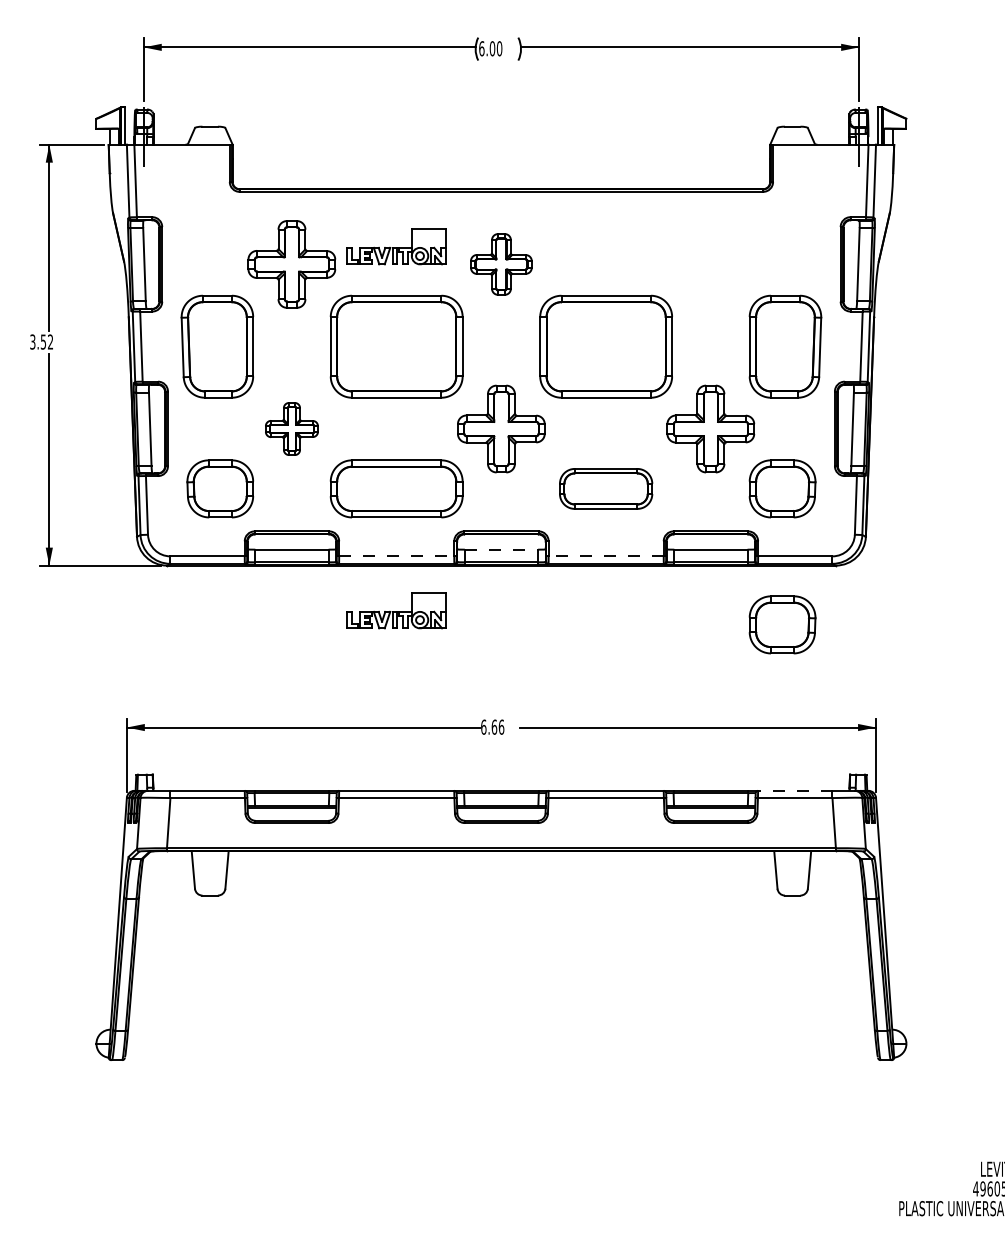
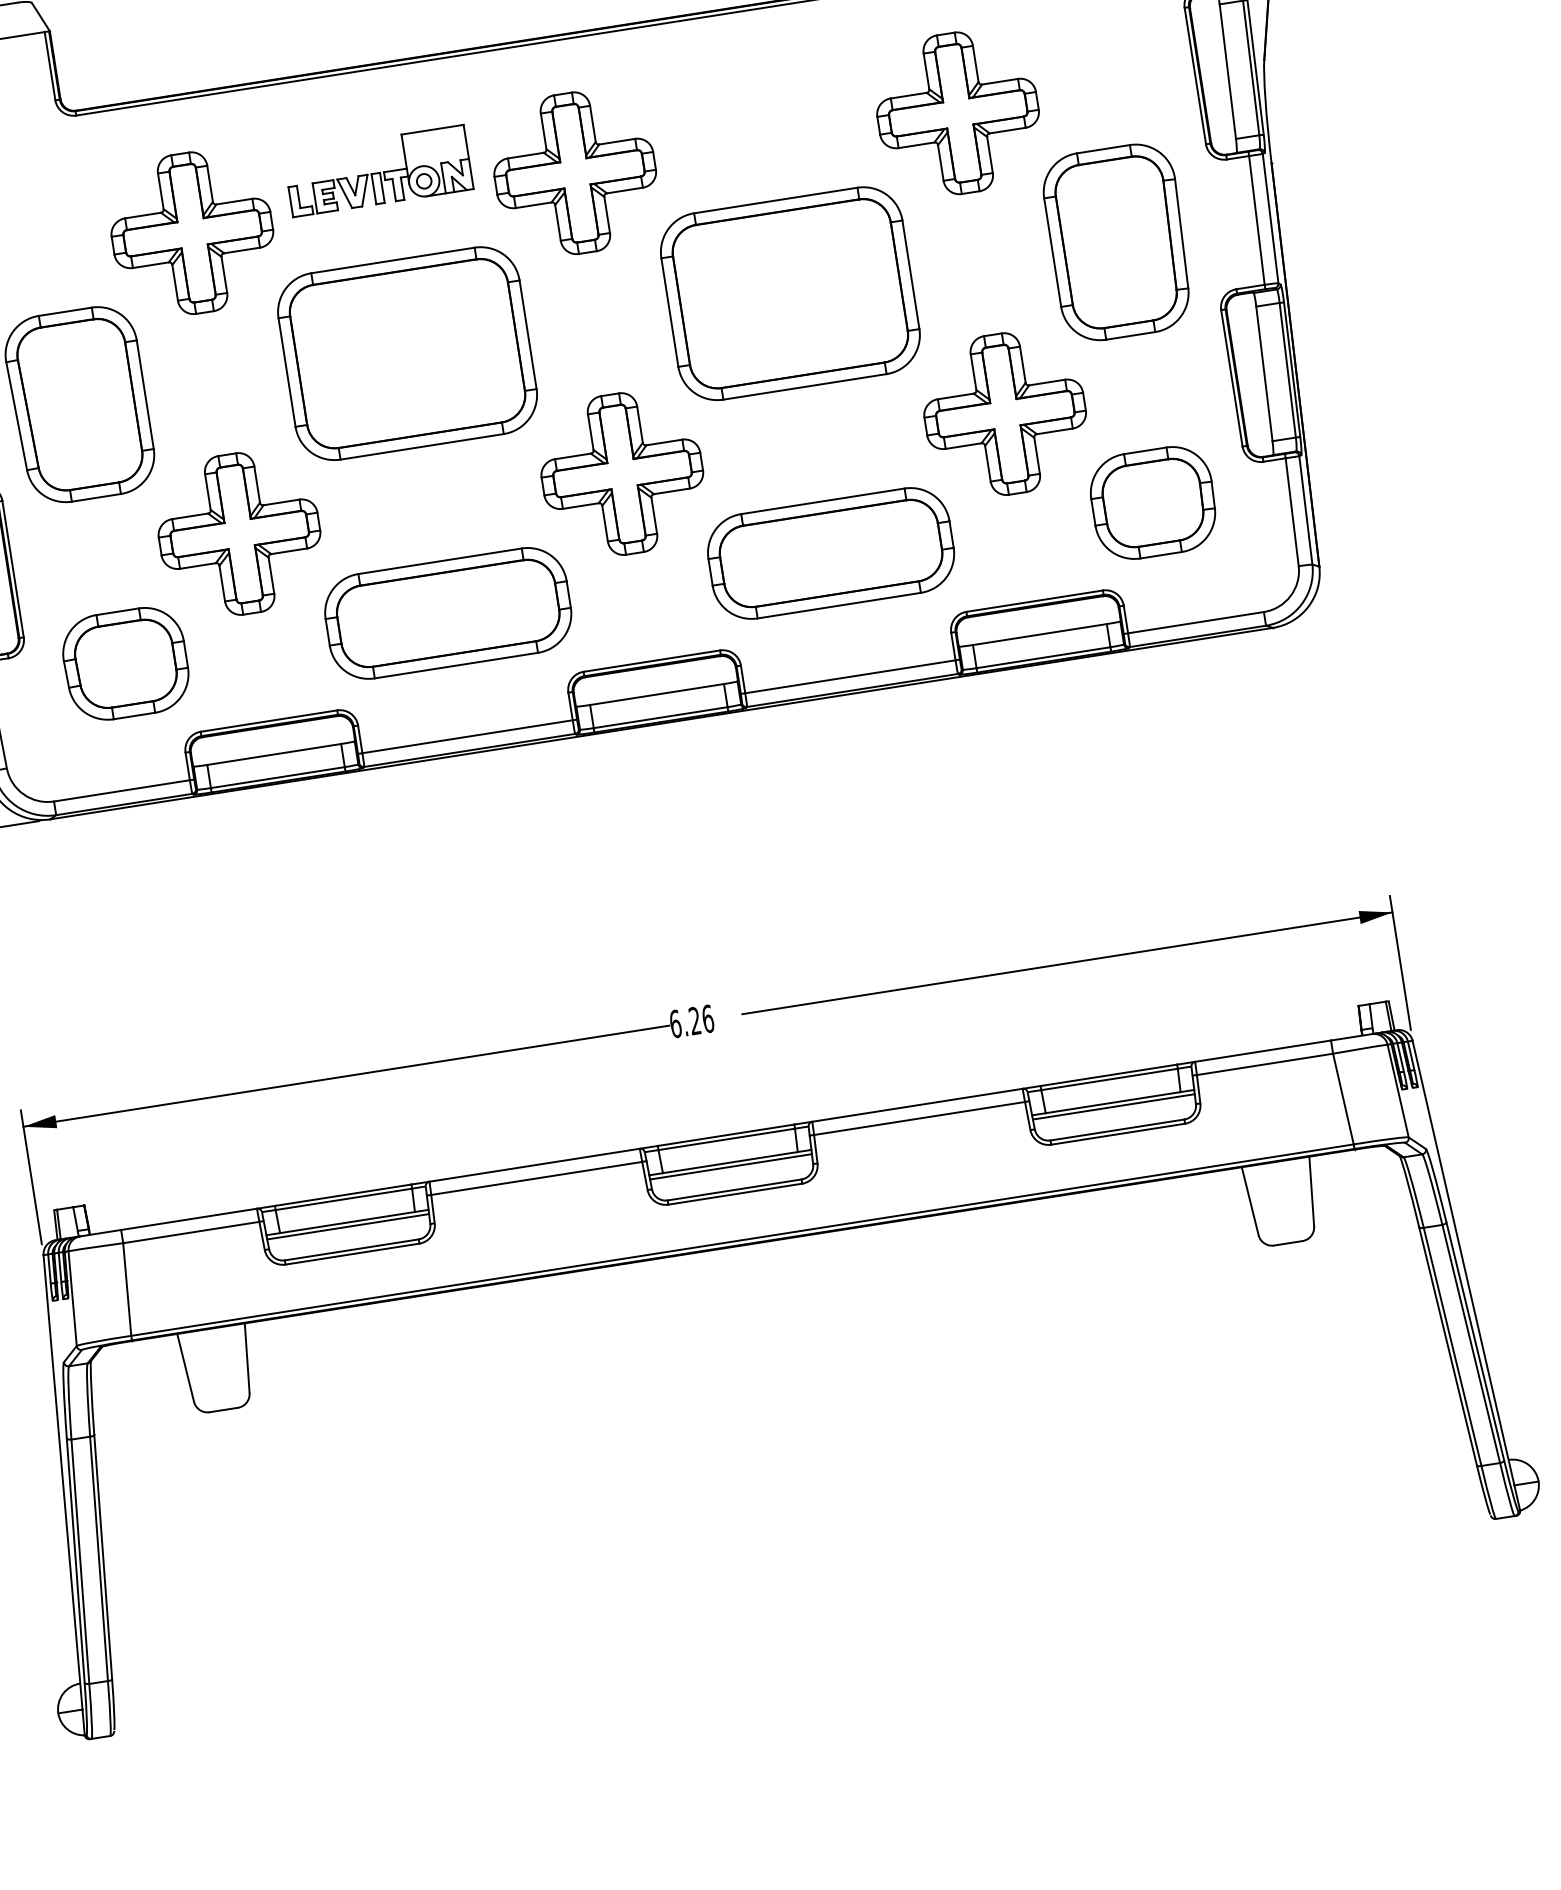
part: (501, 264) -> (575, 173), size x1.43
part: (710, 264) -> (957, 113), added
part: (291, 428) -> (238, 533), size x1.67
part: (605, 488) -> (829, 552), size x1.43
line: (501, 549) -> (657, 694), dashed -> solid
line: (396, 556) -> (467, 737), dashed -> solid
line: (606, 556) -> (850, 676), dashed -> solid
part: (396, 610) -> (482, 835), removed
part: (782, 624) -> (1192, 750), removed
text: (494, 726) -> (694, 1019), 6.66 -> 6.26
line: (794, 790) -> (1261, 1050), dashed -> solid

